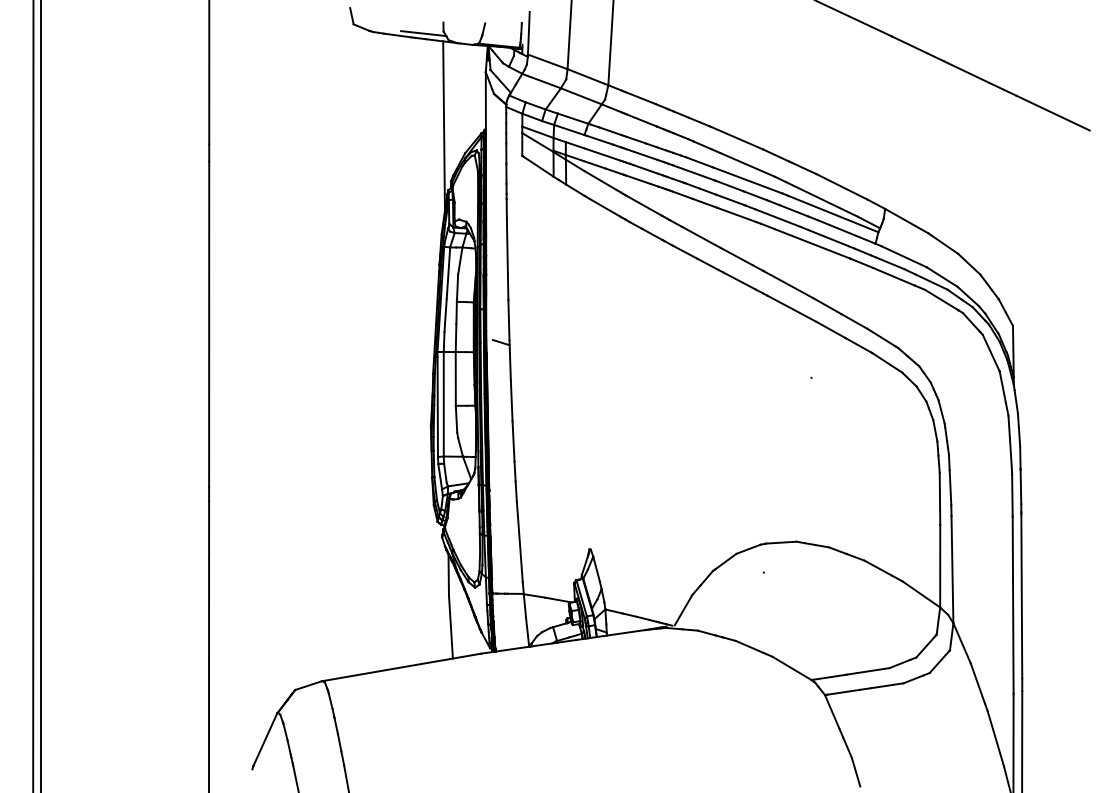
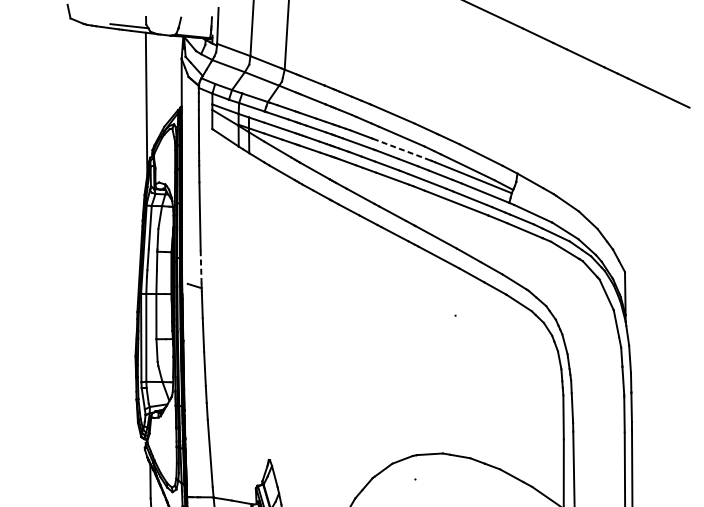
line: (747, 180) -> (401, 149), solid -> dashed
line: (508, 320) -> (200, 267), solid -> dashed

